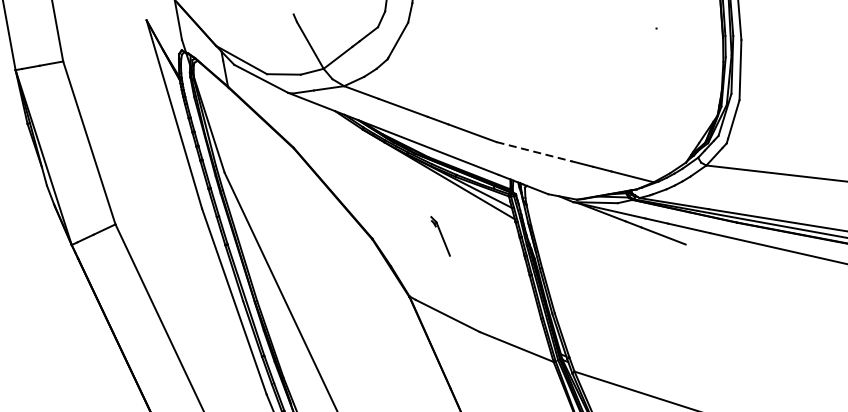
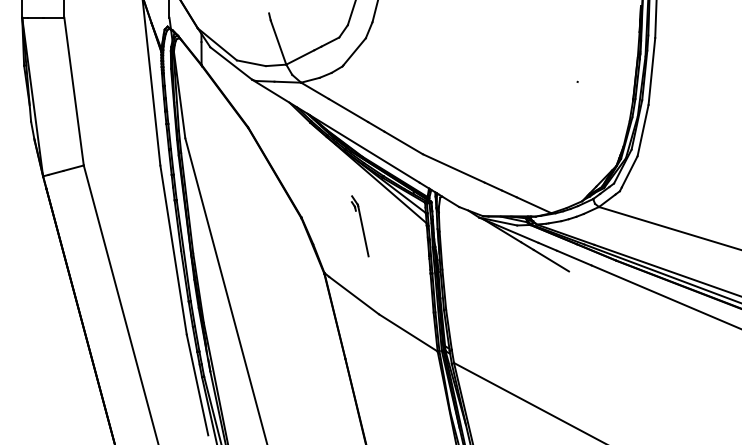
line: (535, 151) -> (454, 168), dashed -> solid
part: (440, 236) -> (360, 226), size x1.67

